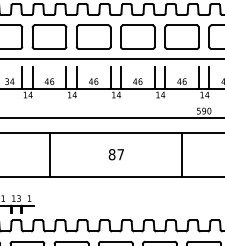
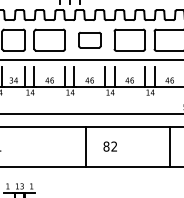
part: (93, 36) -> (89, 39), size x0.7
line: (49, 154) -> (86, 146), moved
text: (120, 154) -> (114, 146), 87 -> 82

